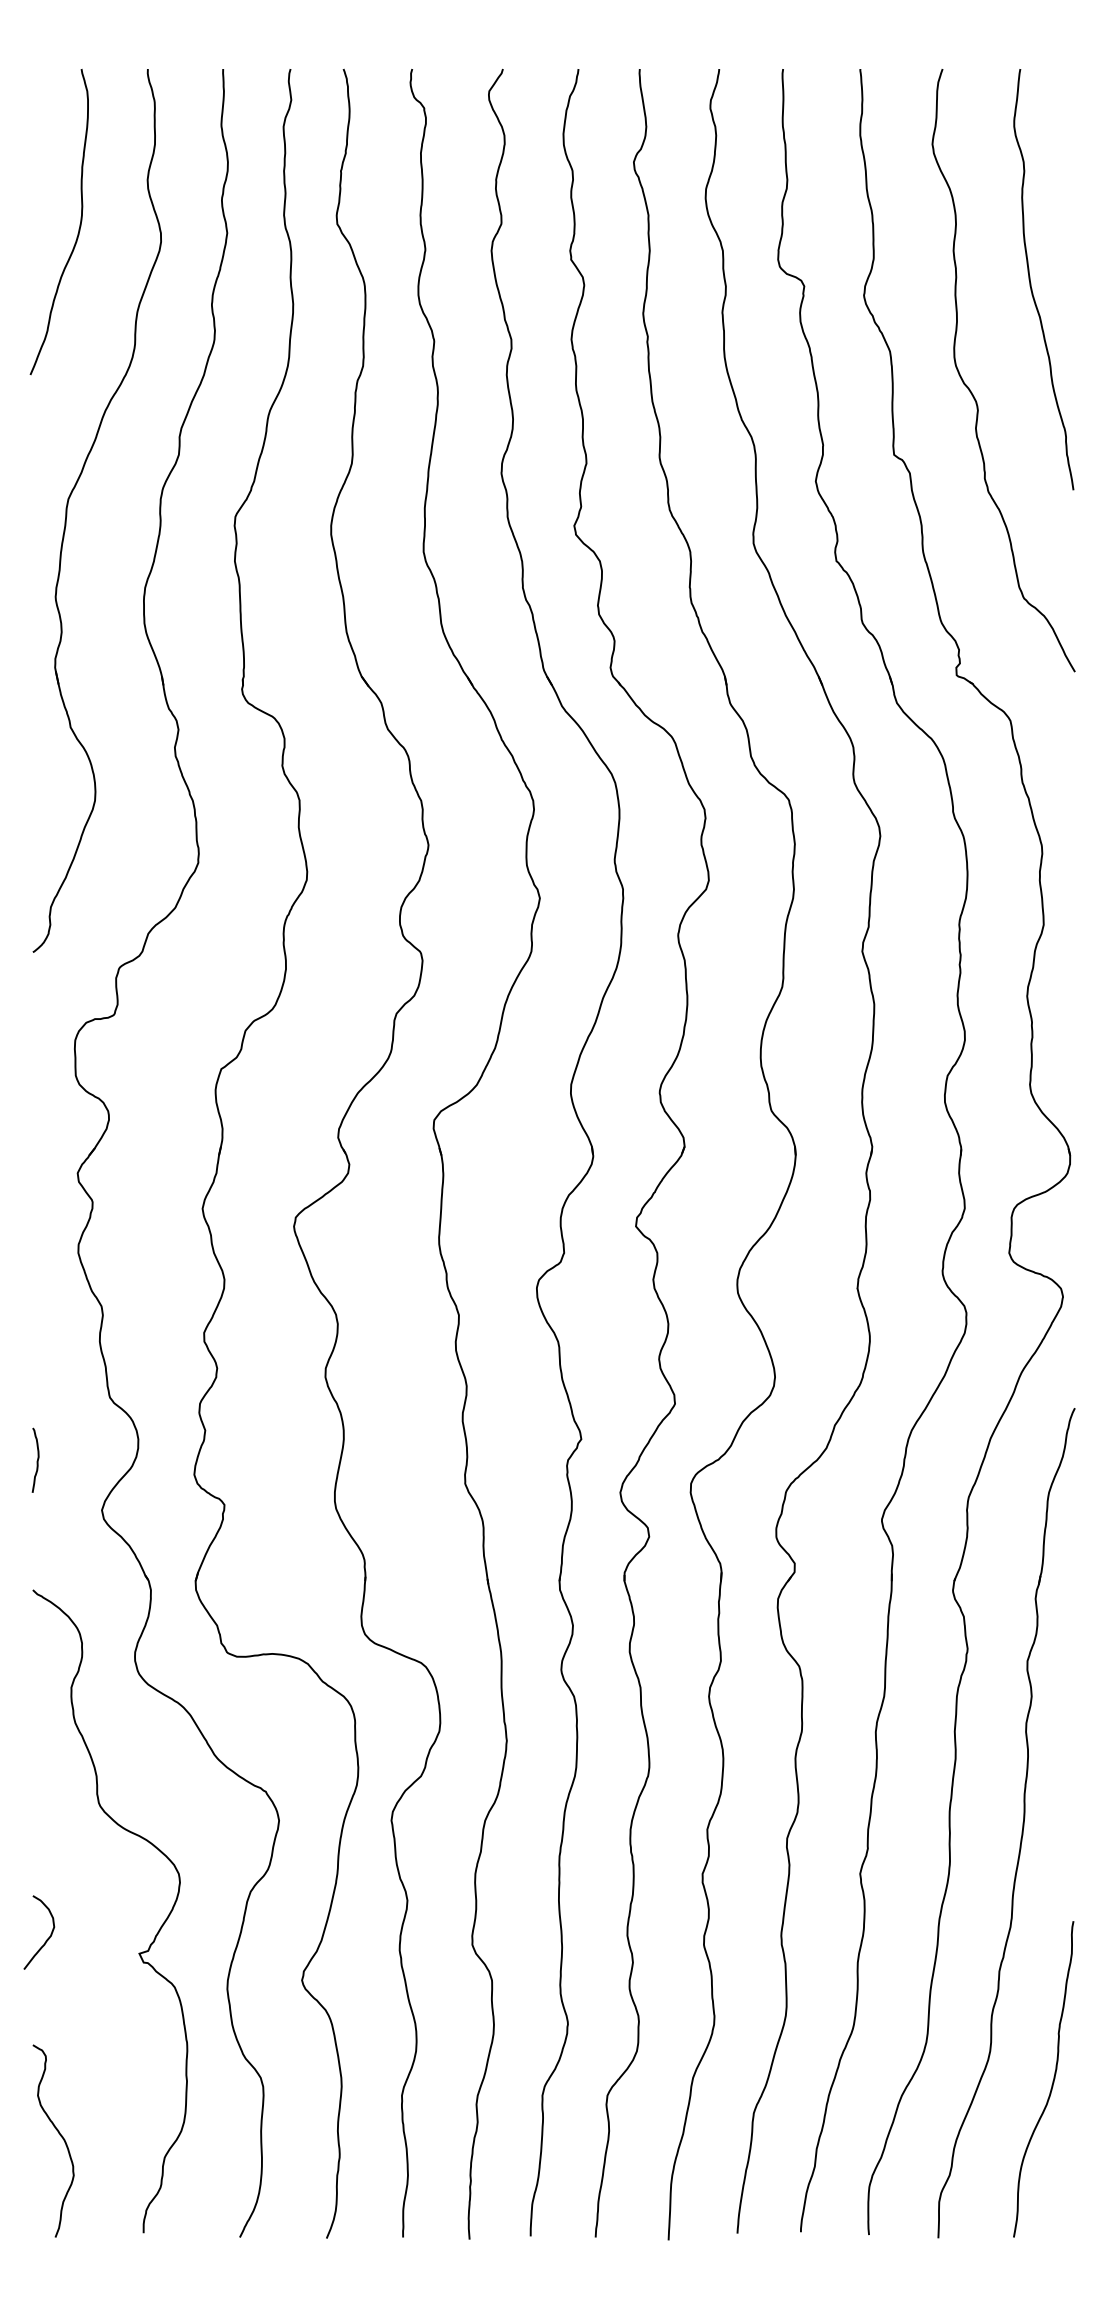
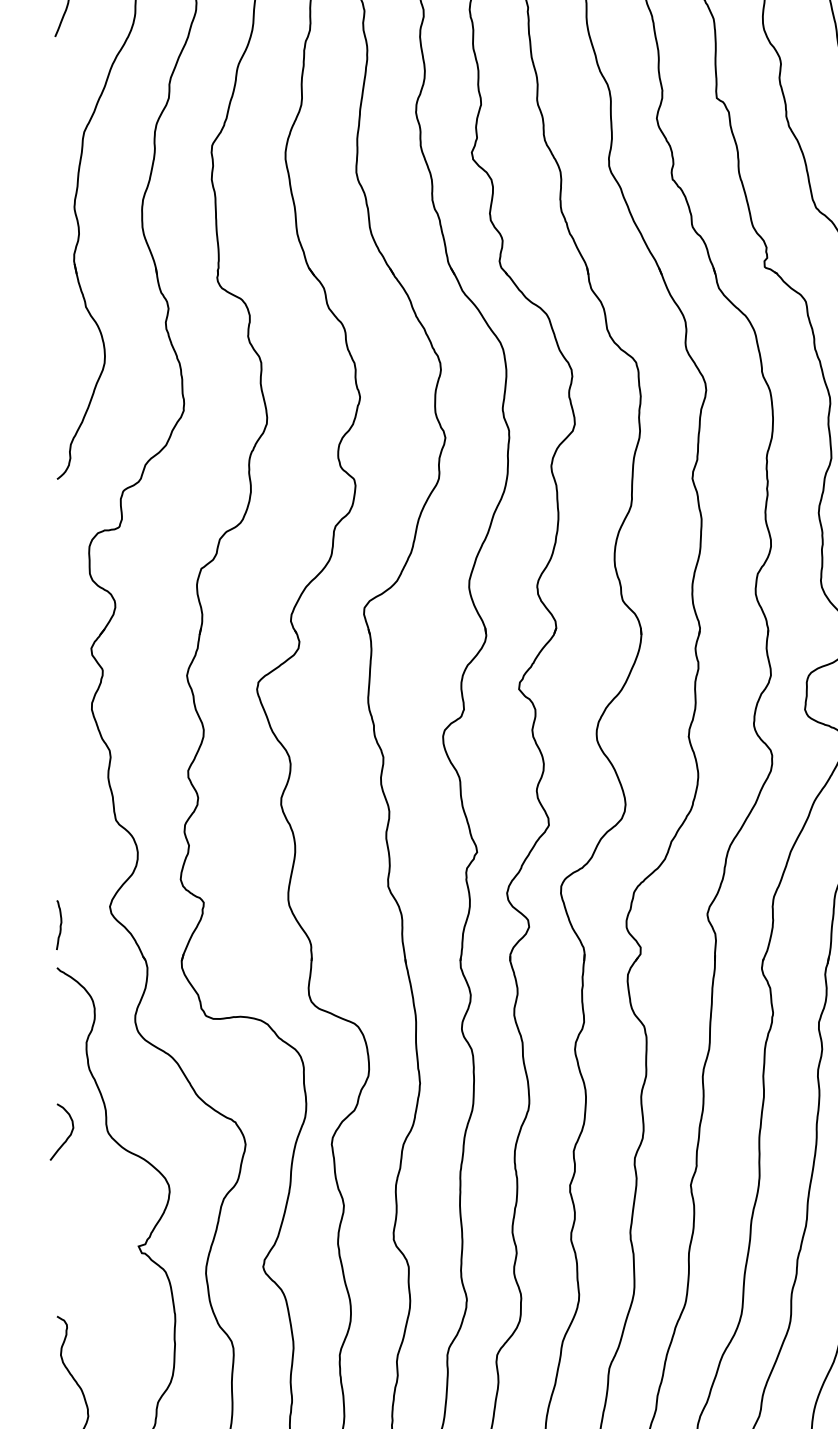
curve: (37, 1459) -> (60, 924), moved
curve: (46, 1939) -> (67, 1137), moved

